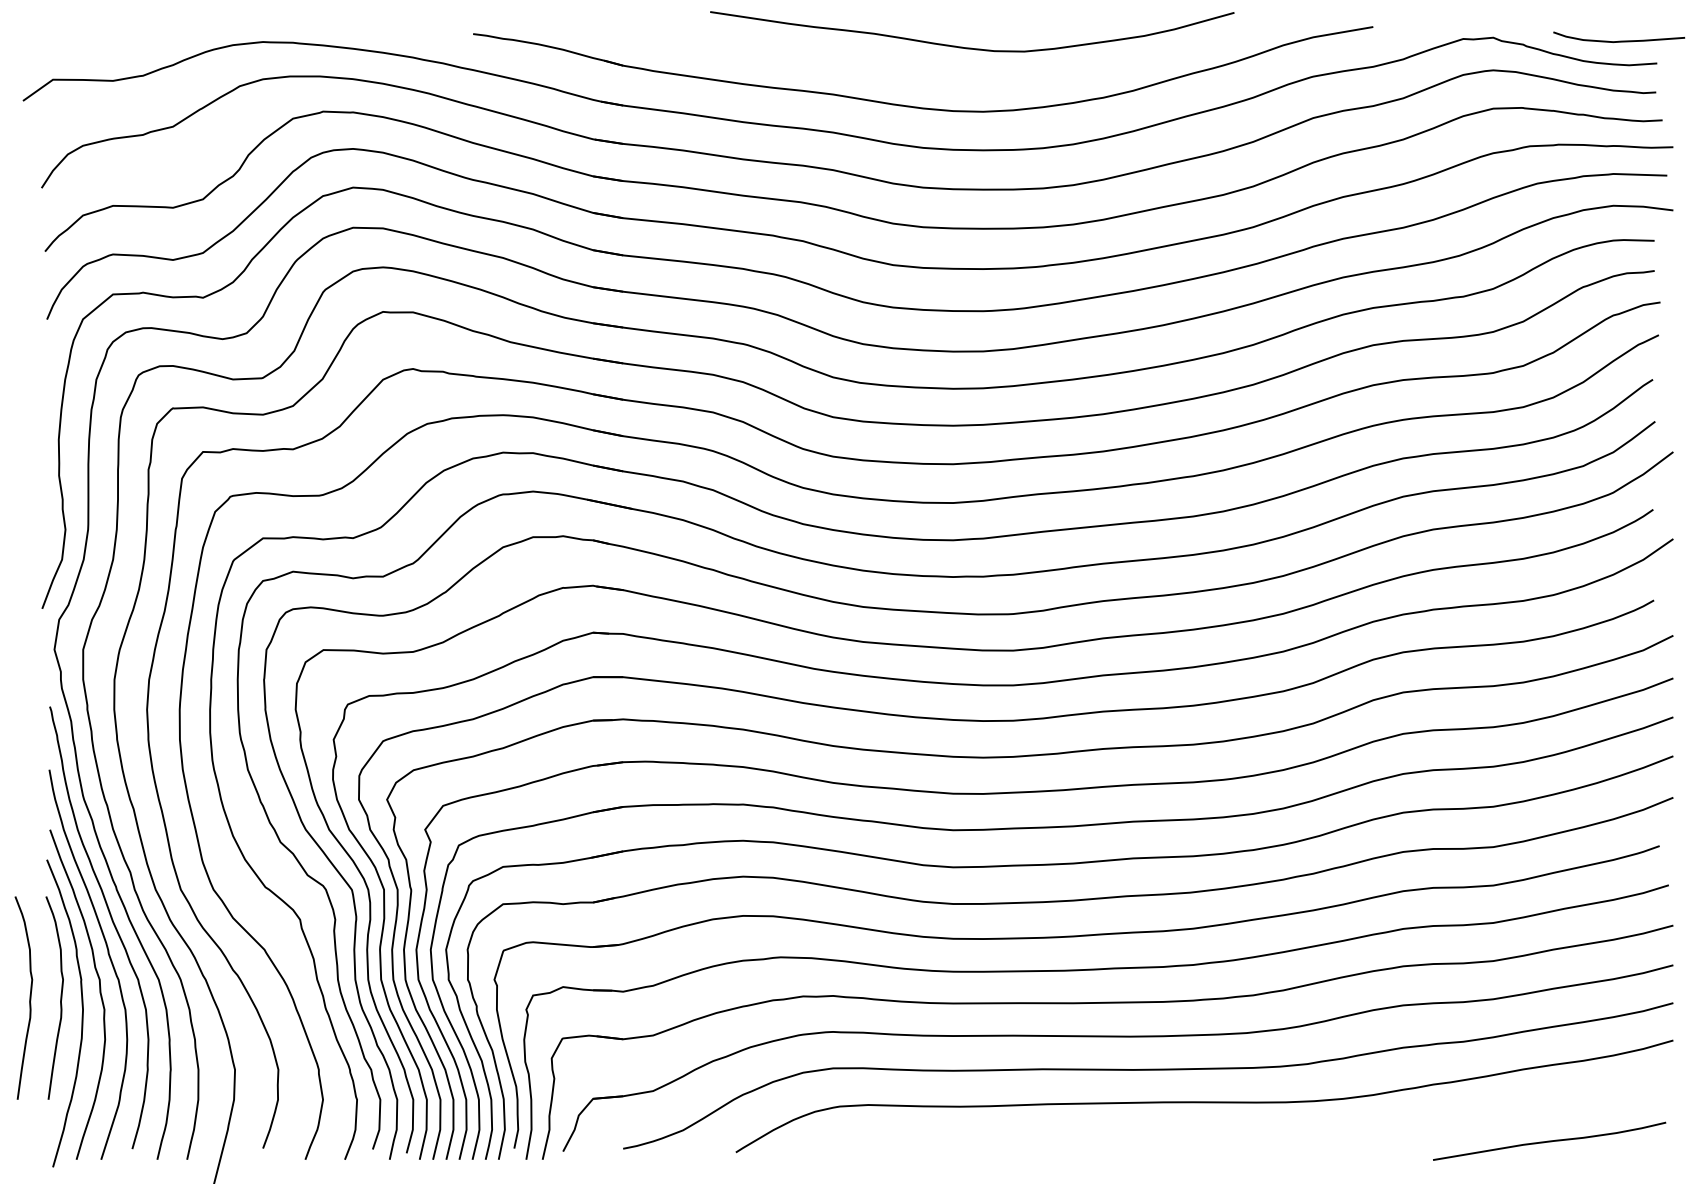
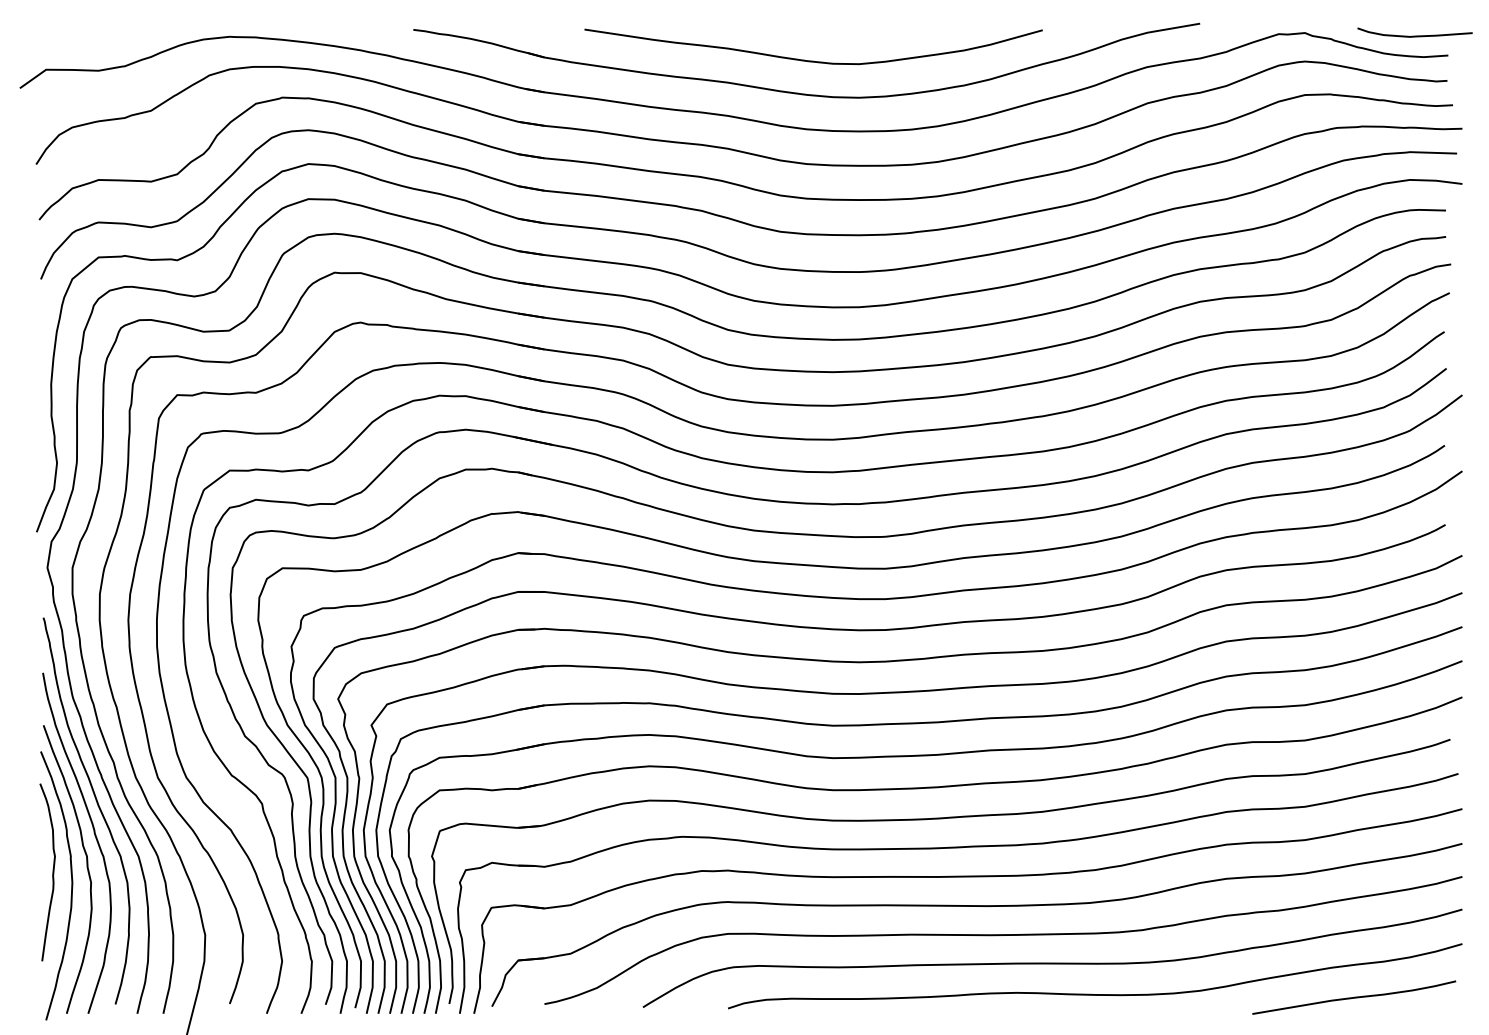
curve: (972, 47) -> (813, 60), moved
curve: (29, 998) -> (25, 872), removed
curve: (1247, 1136) -> (1090, 993), added

